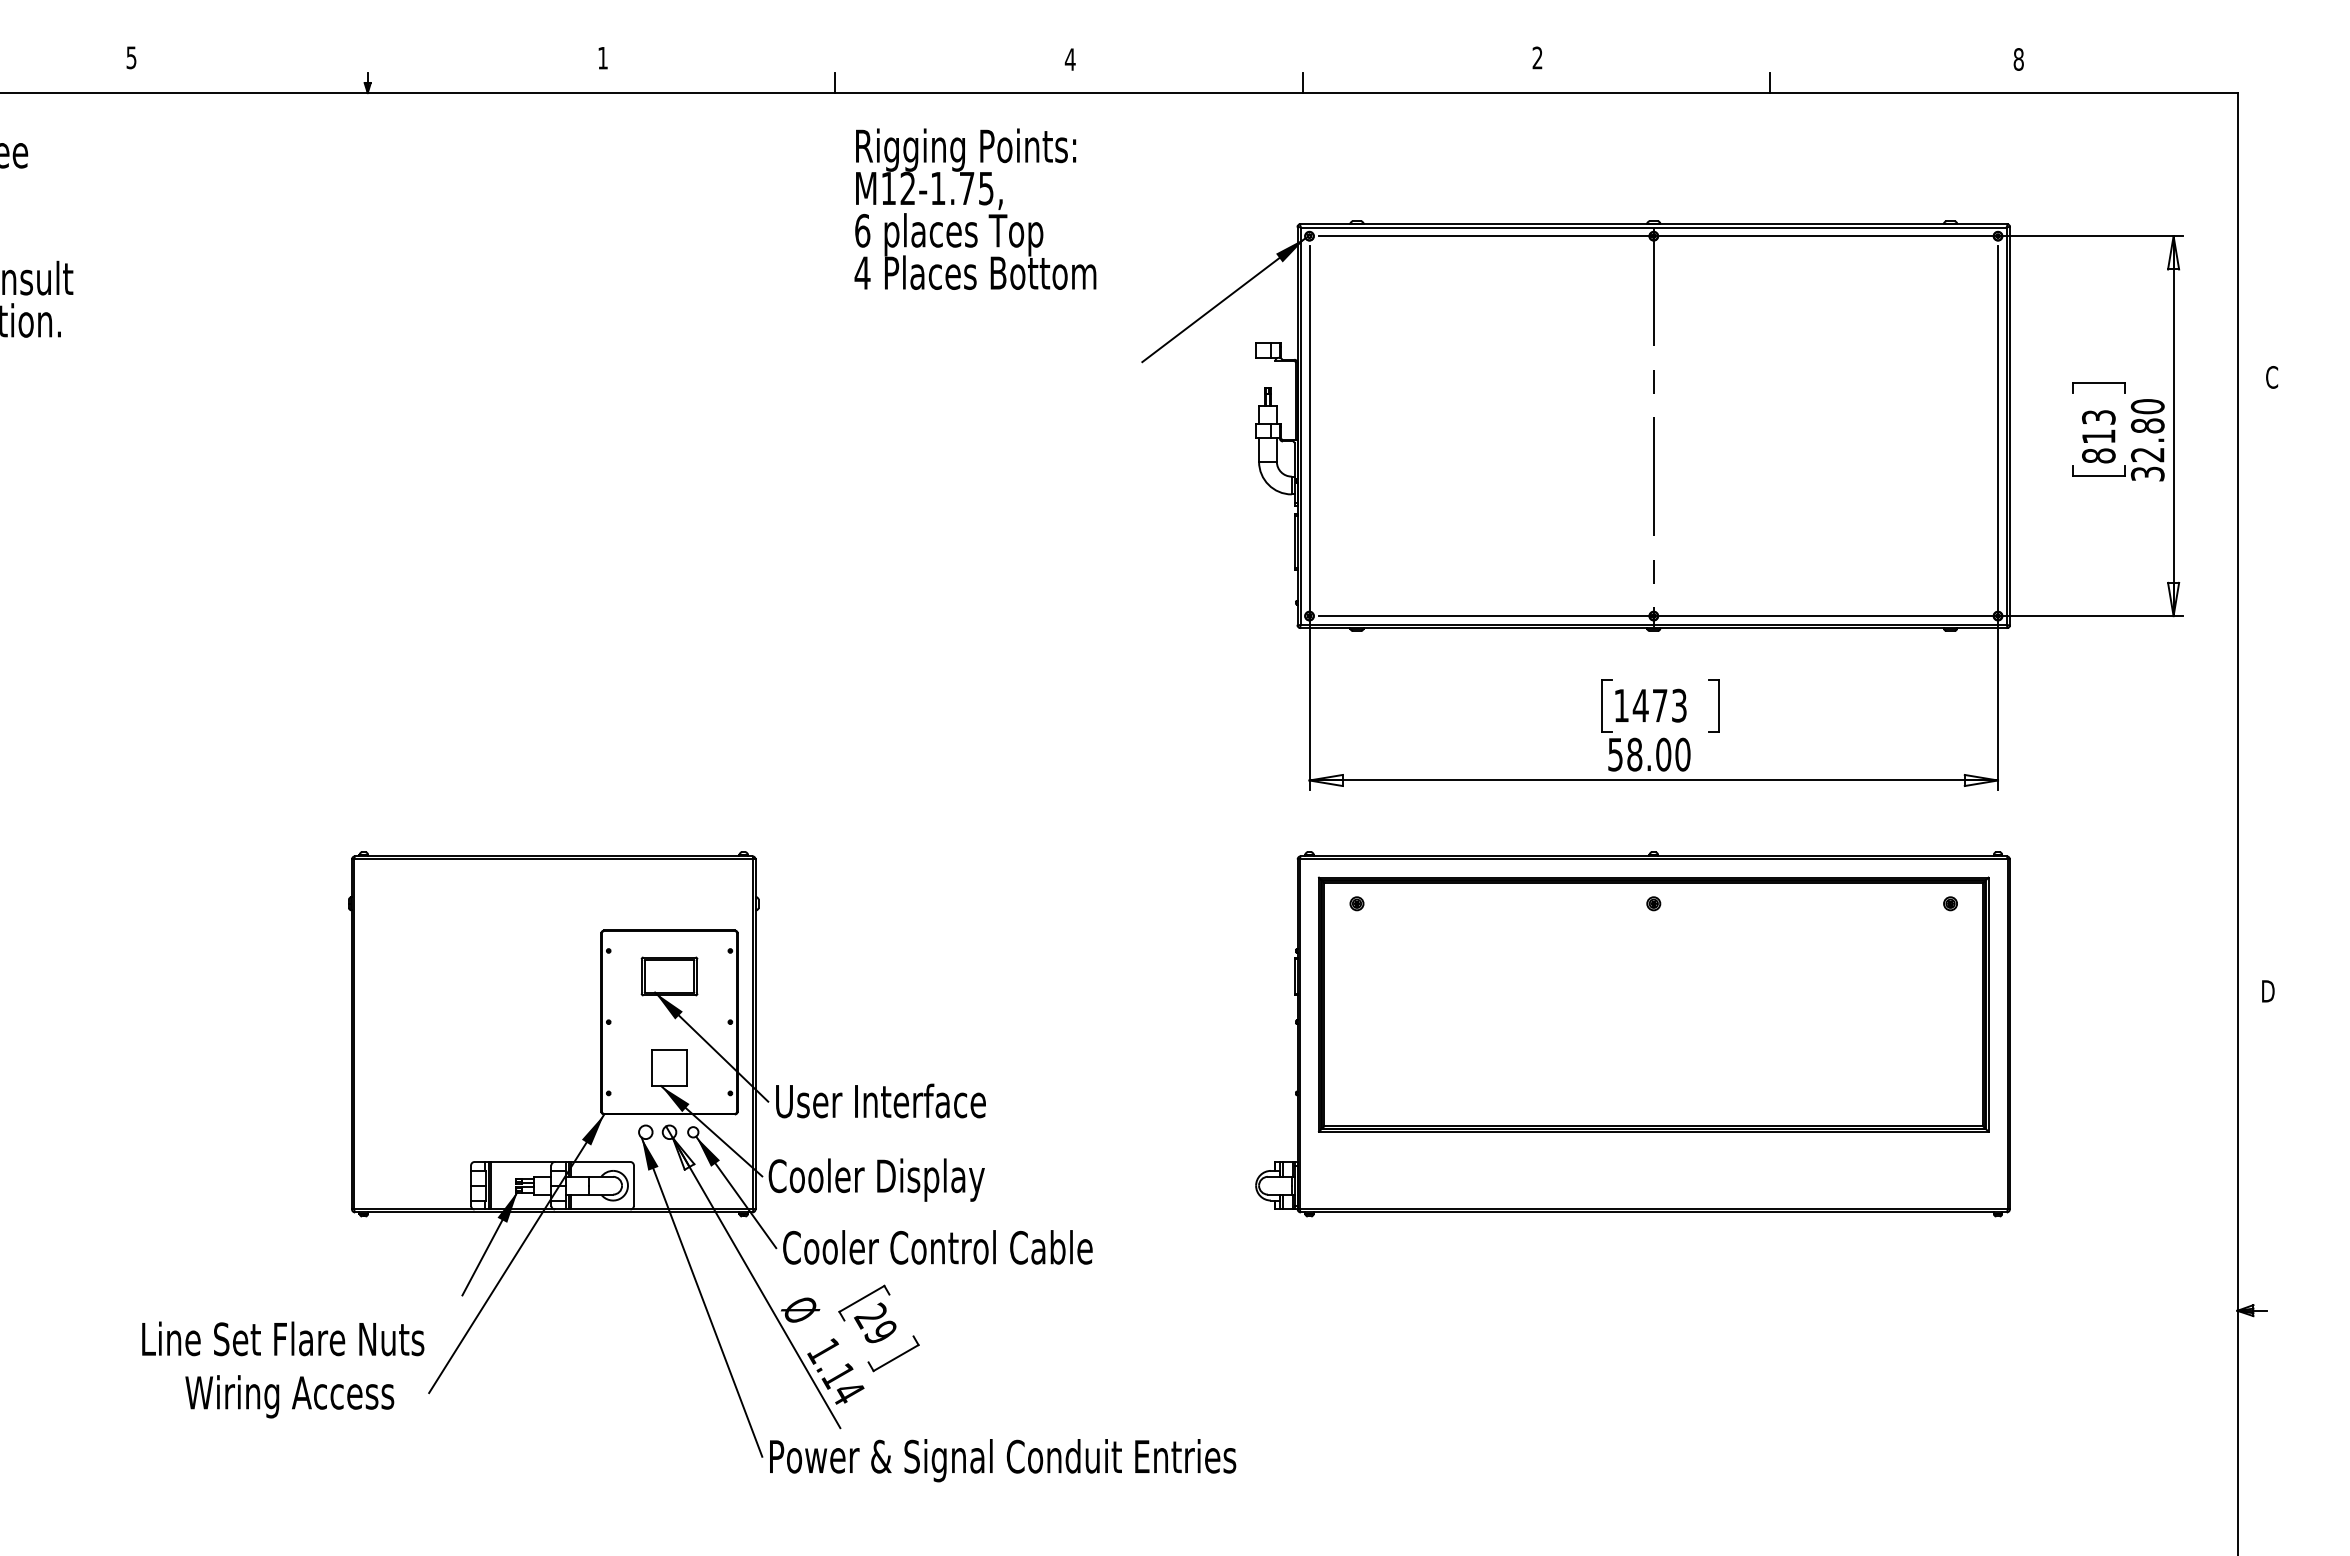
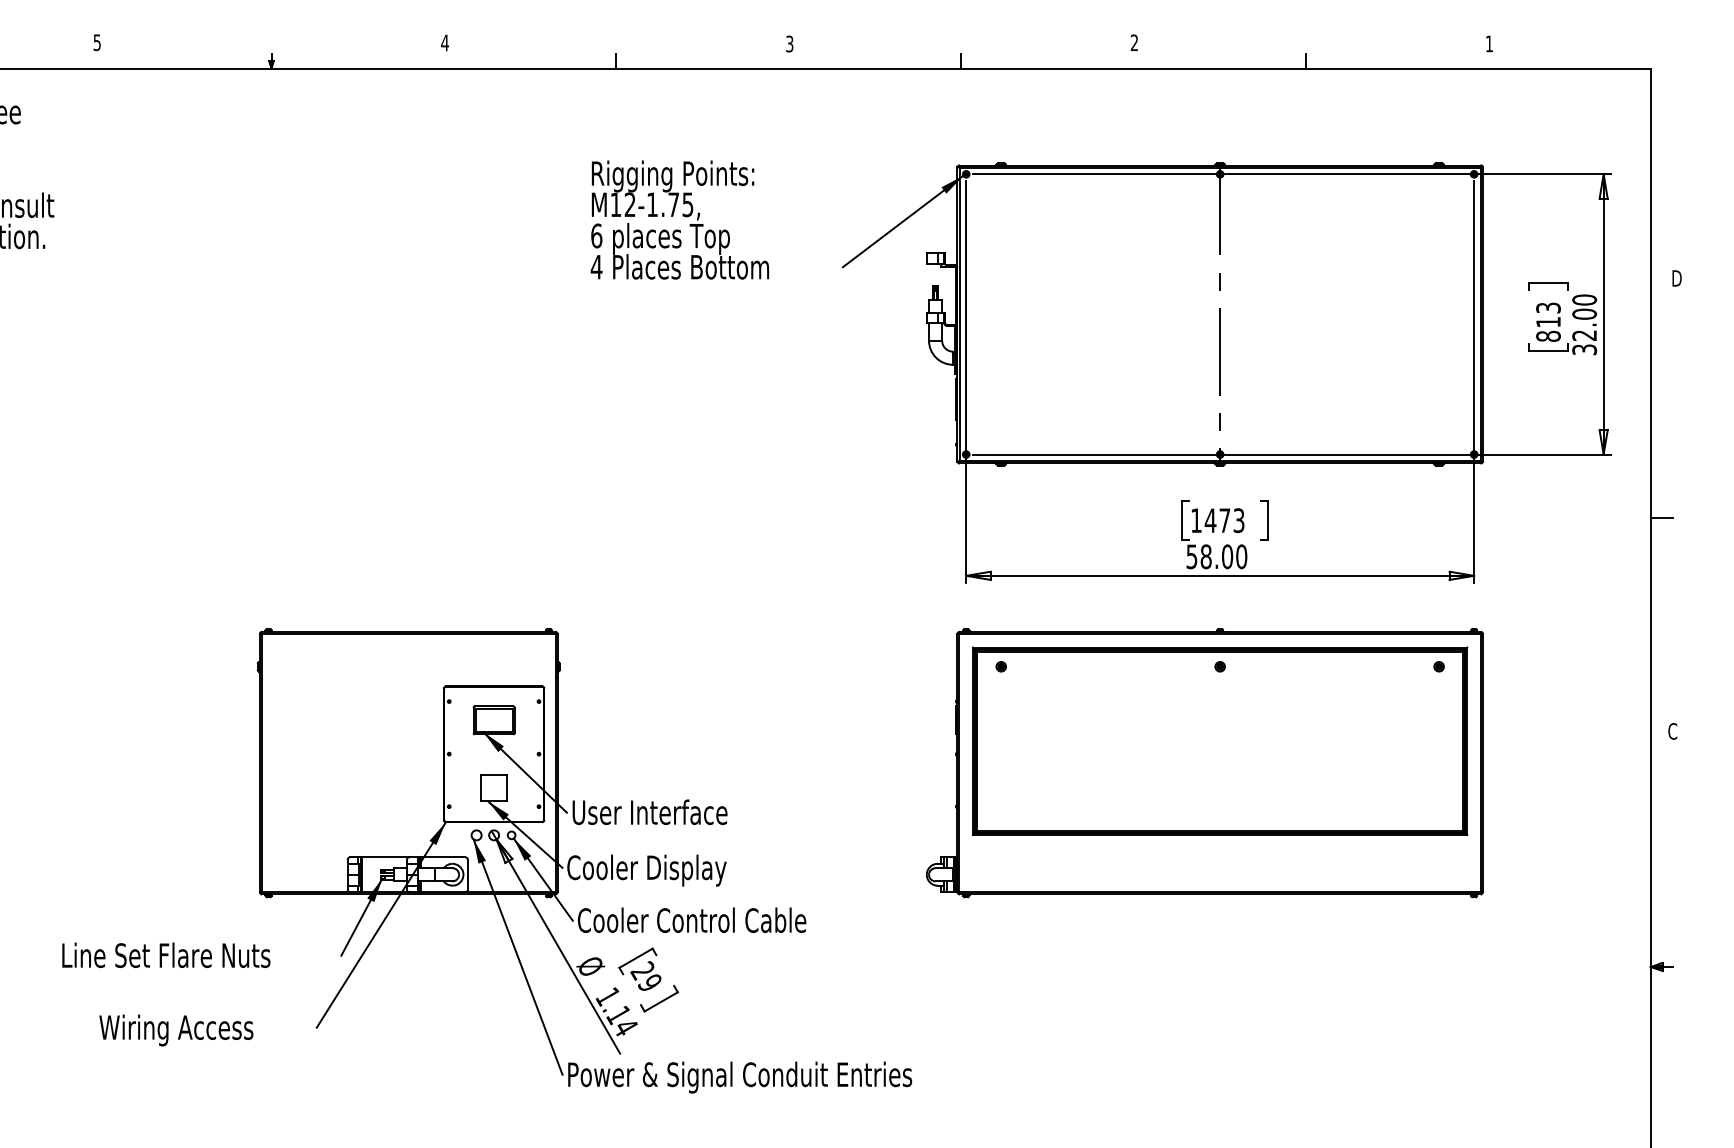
text: (602, 58) -> (444, 43), 1 -> 4
text: (1069, 59) -> (789, 43), 4 -> 3
text: (2018, 59) -> (1489, 43), 8 -> 1
text: (975, 208) -> (679, 219), moved
text: (2272, 377) -> (1676, 278), C -> D
text: (2147, 425) -> (1584, 313), 32.80 -> 32.00
line: (2252, 702) -> (1661, 518), added
text: (2267, 990) -> (1672, 730), D -> C
text: (283, 1338) -> (166, 955), moved
text: (289, 1396) -> (176, 1030), moved

